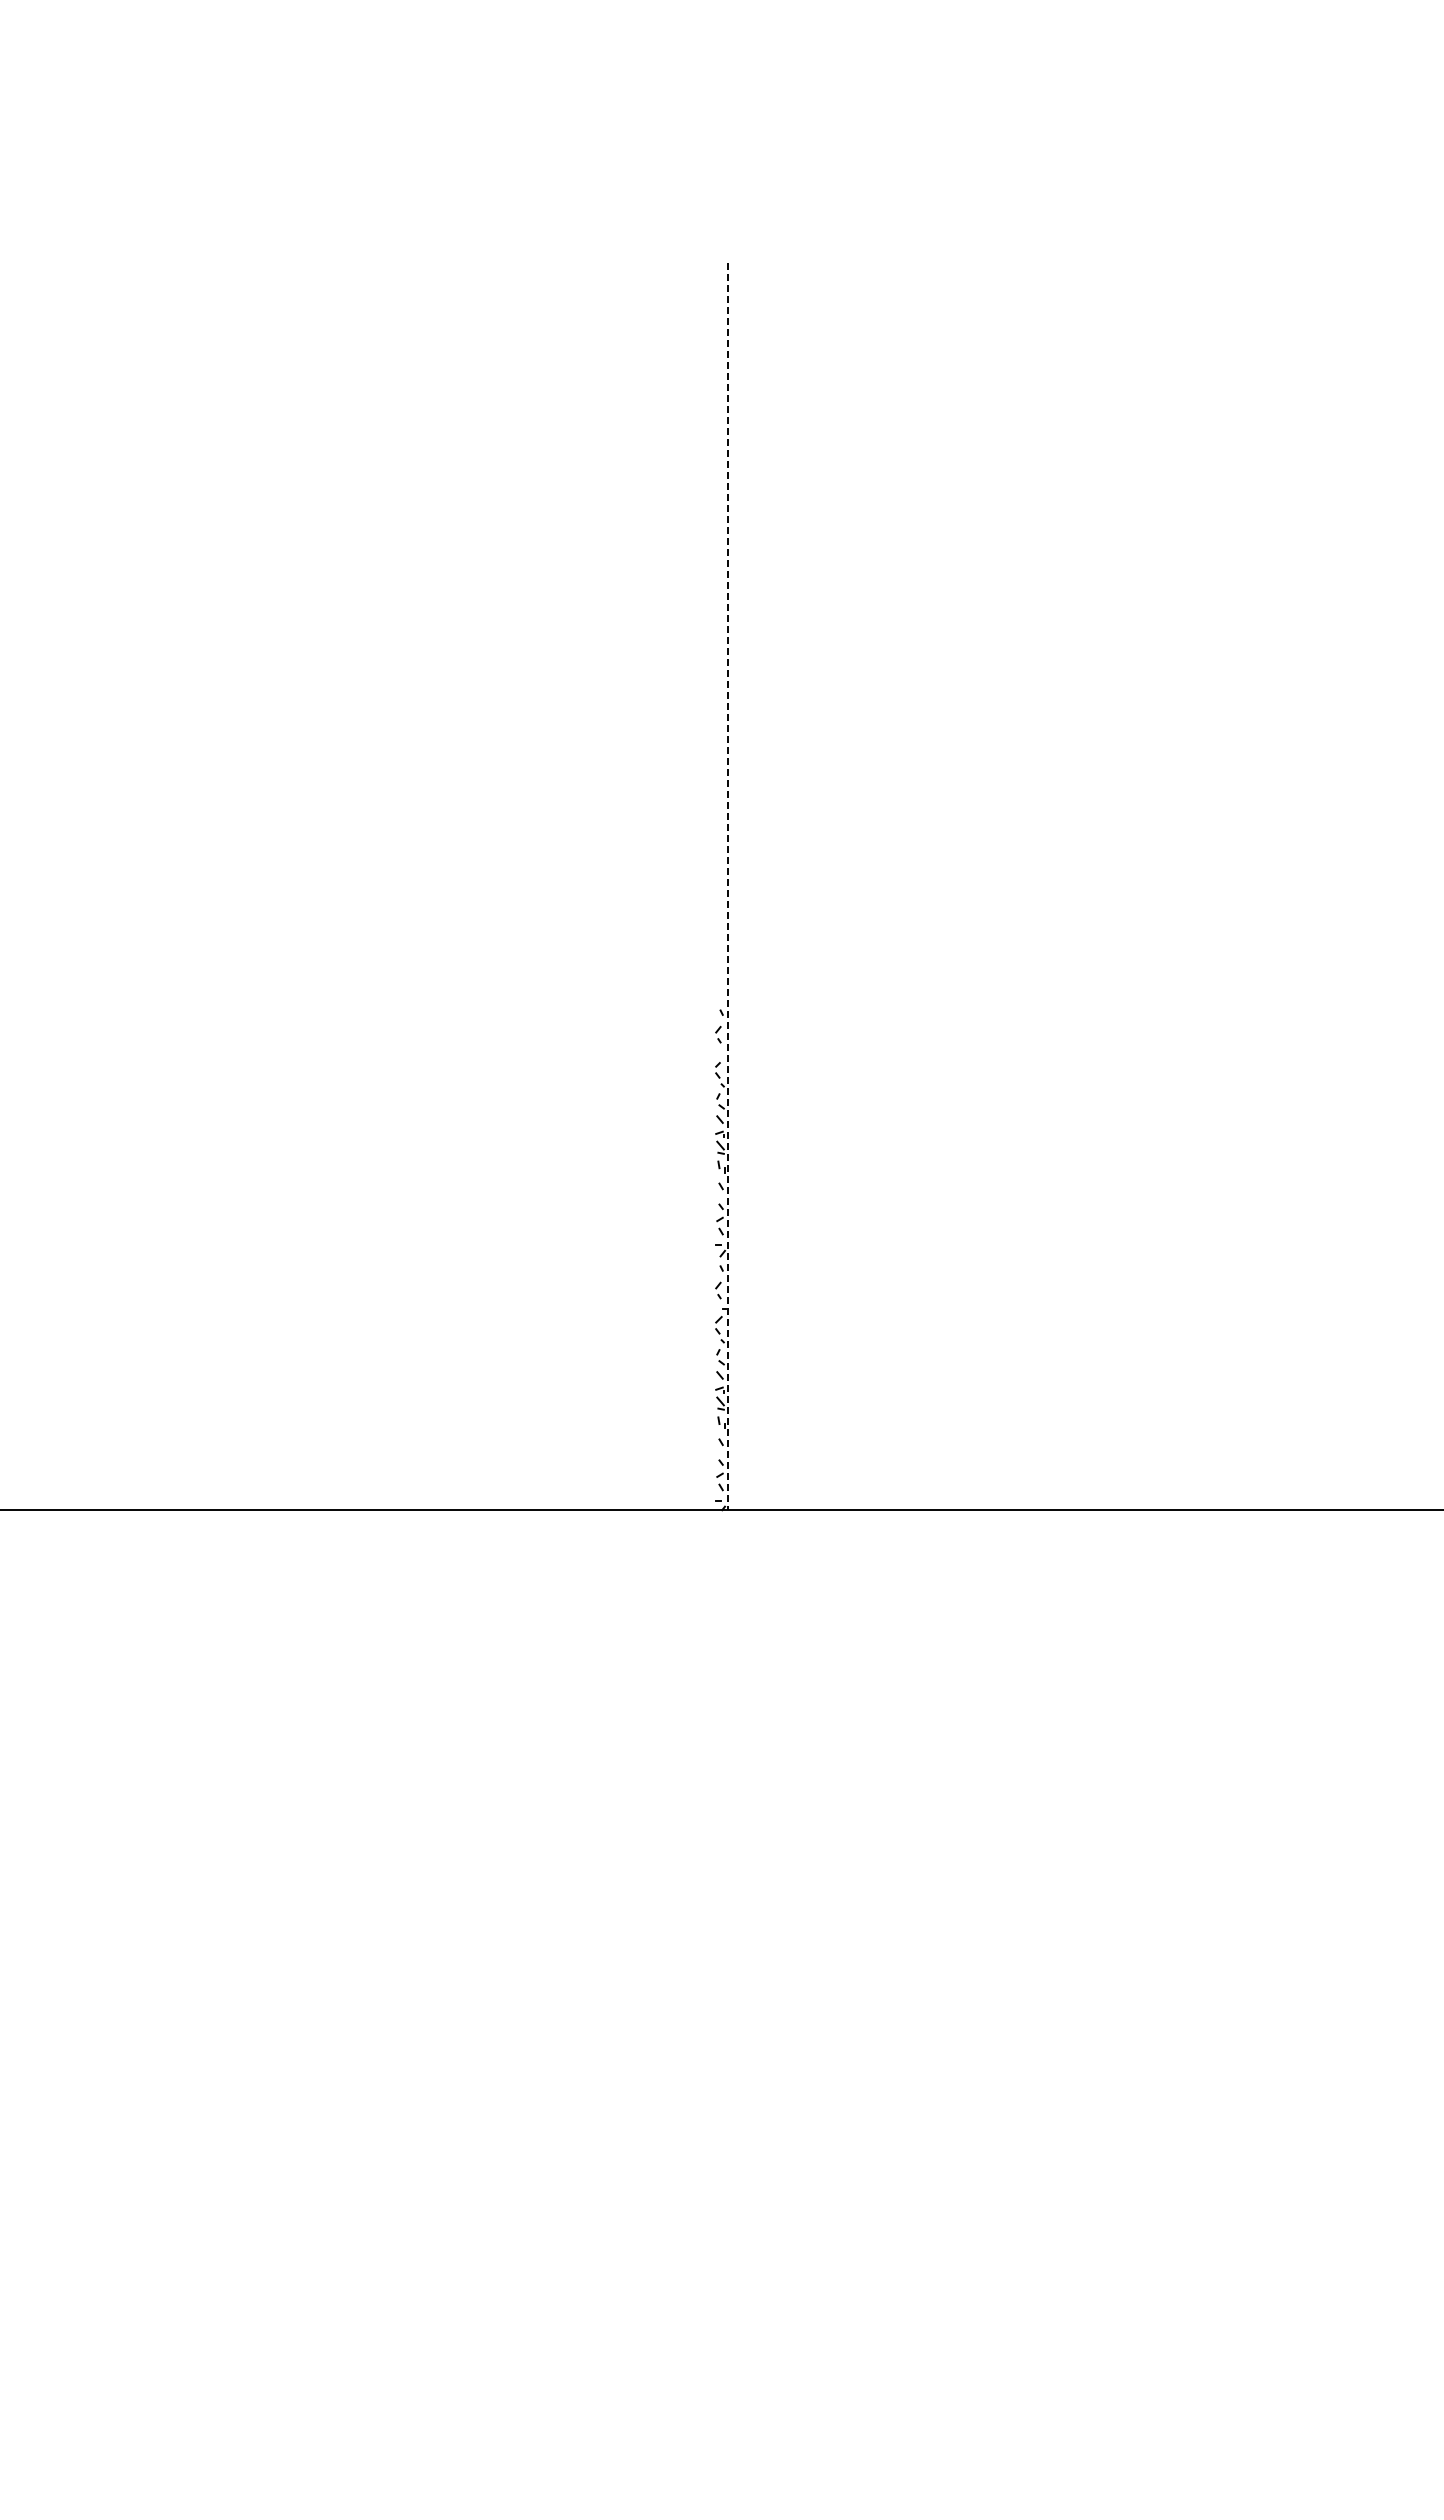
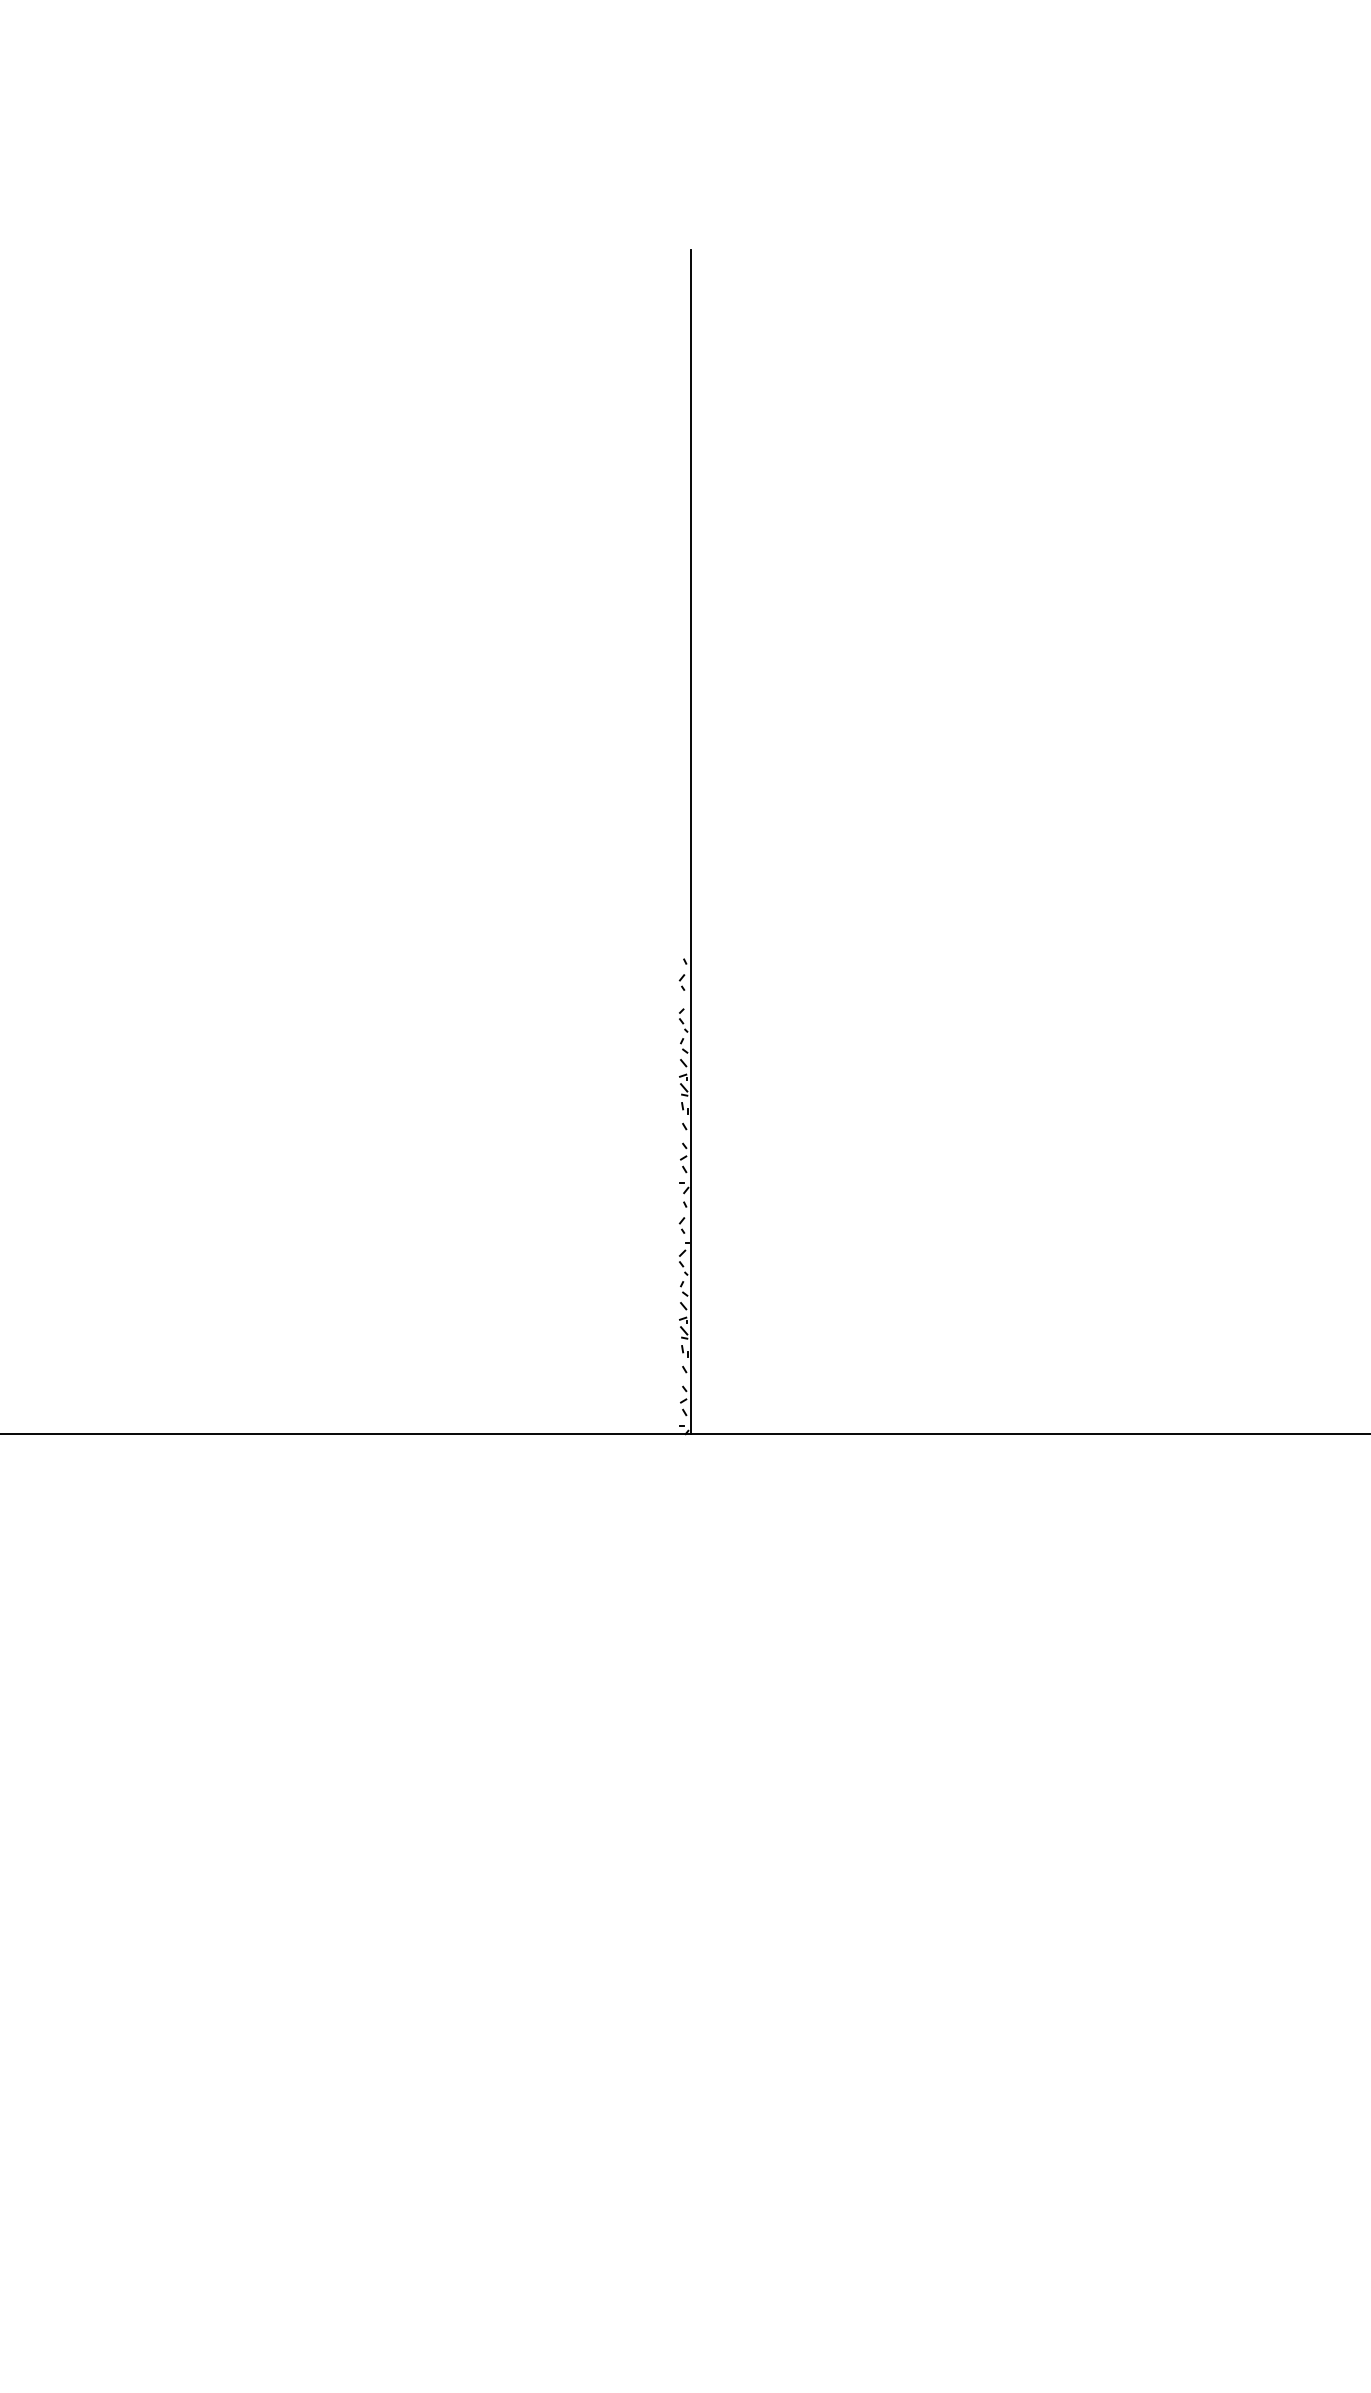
line: (727, 887) -> (690, 842), dashed -> solid

